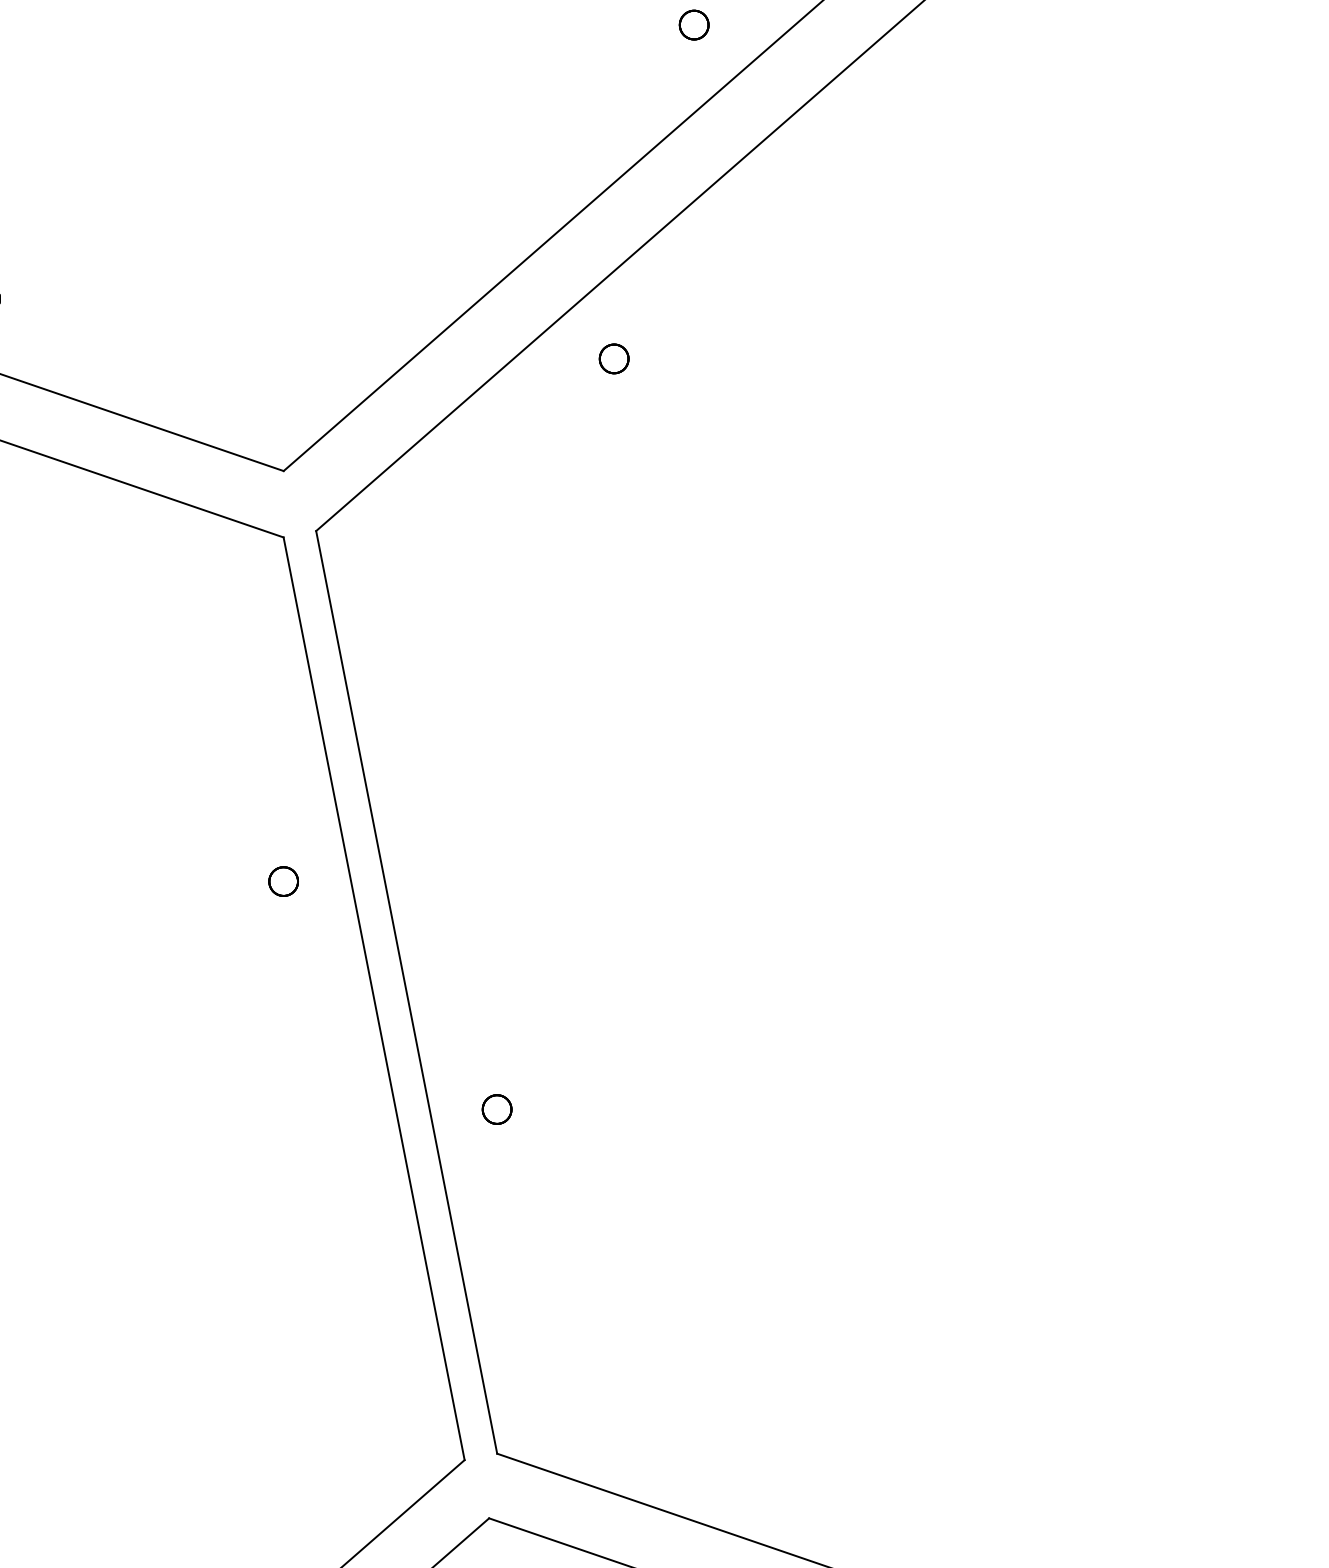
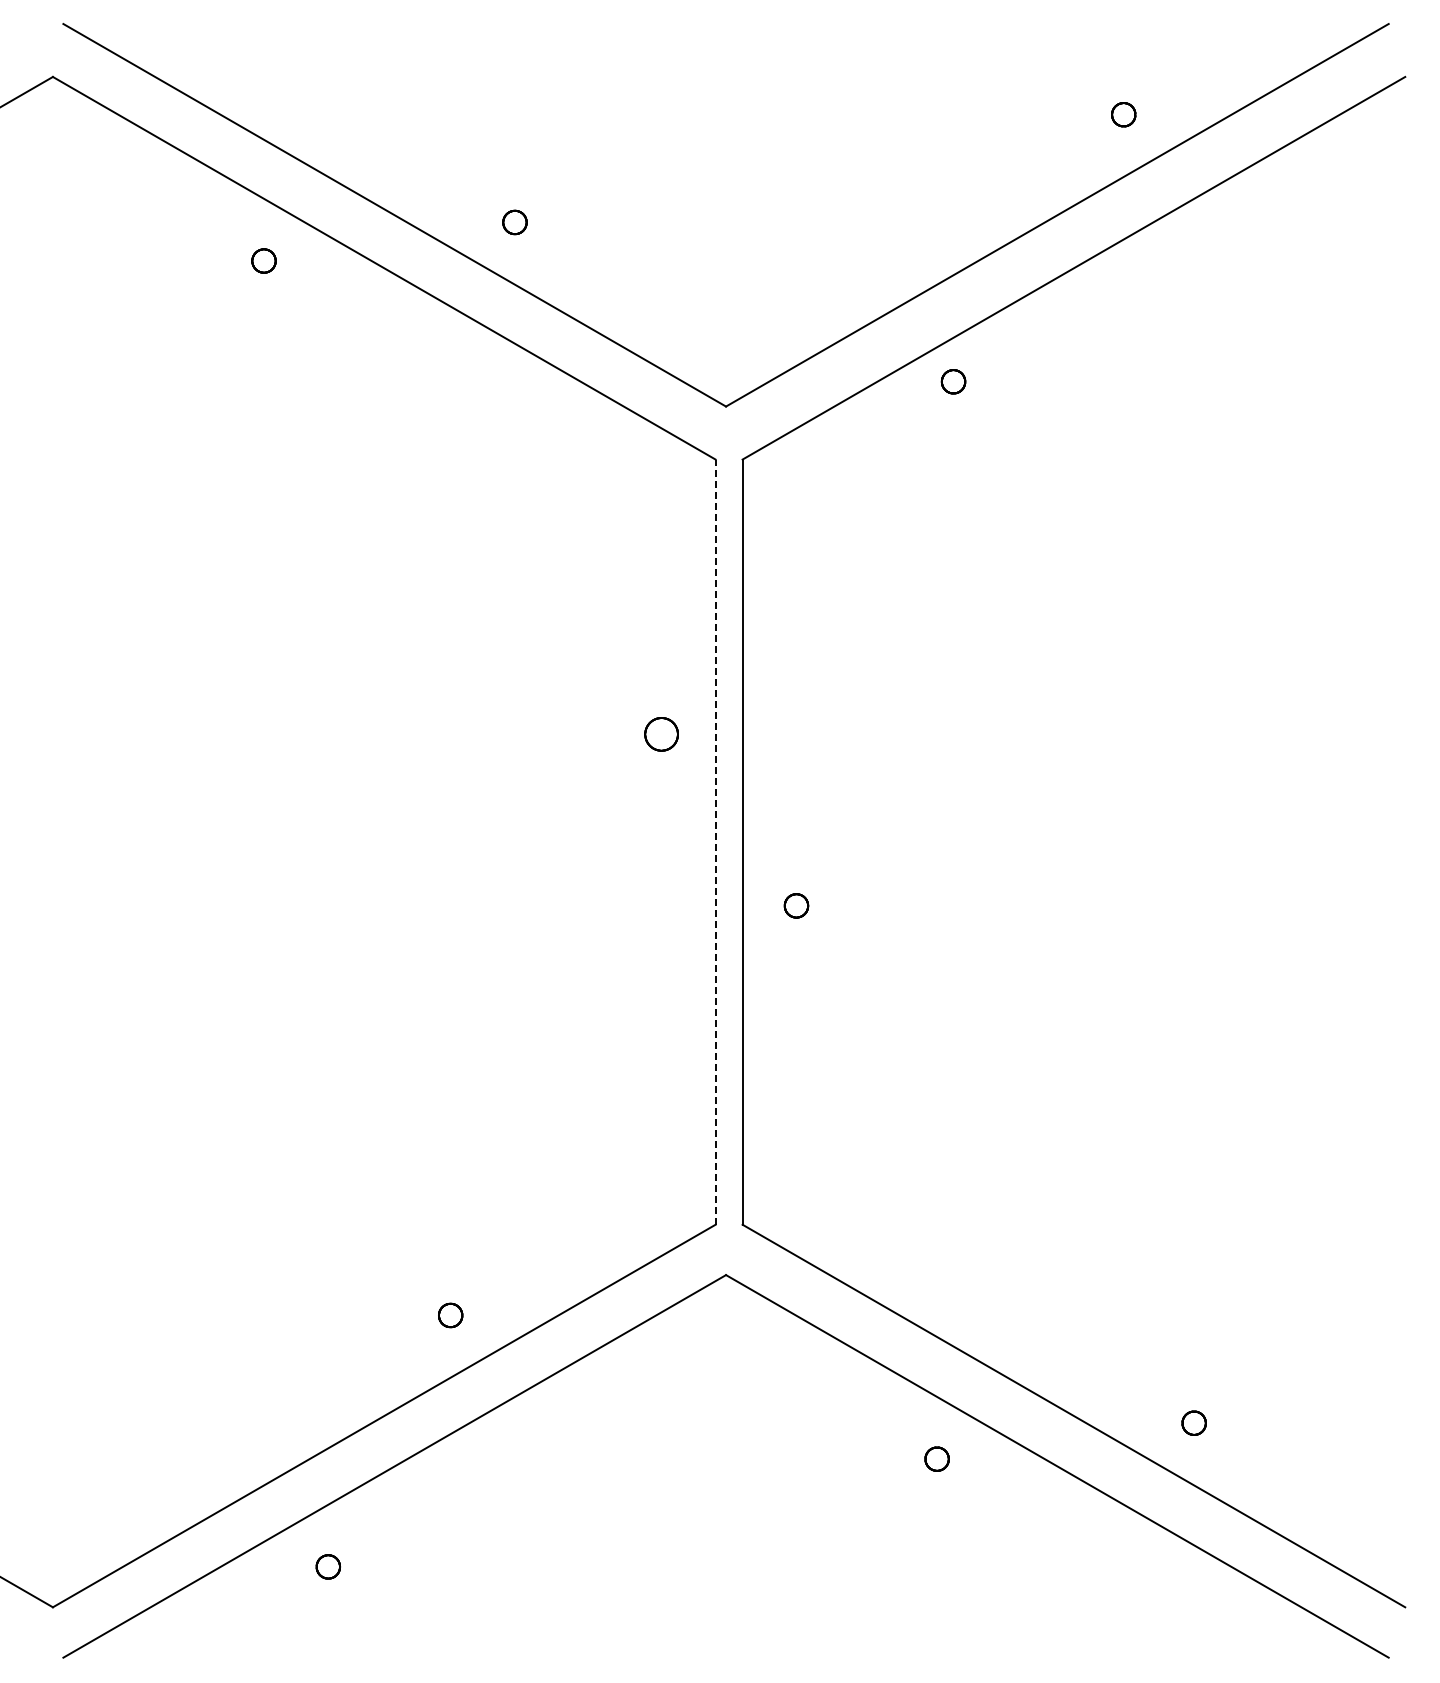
part: (614, 358) -> (953, 381), moved
part: (283, 881) -> (661, 734), size x1.4
line: (374, 999) -> (715, 842), solid -> dashed
part: (497, 1109) -> (796, 905), moved

